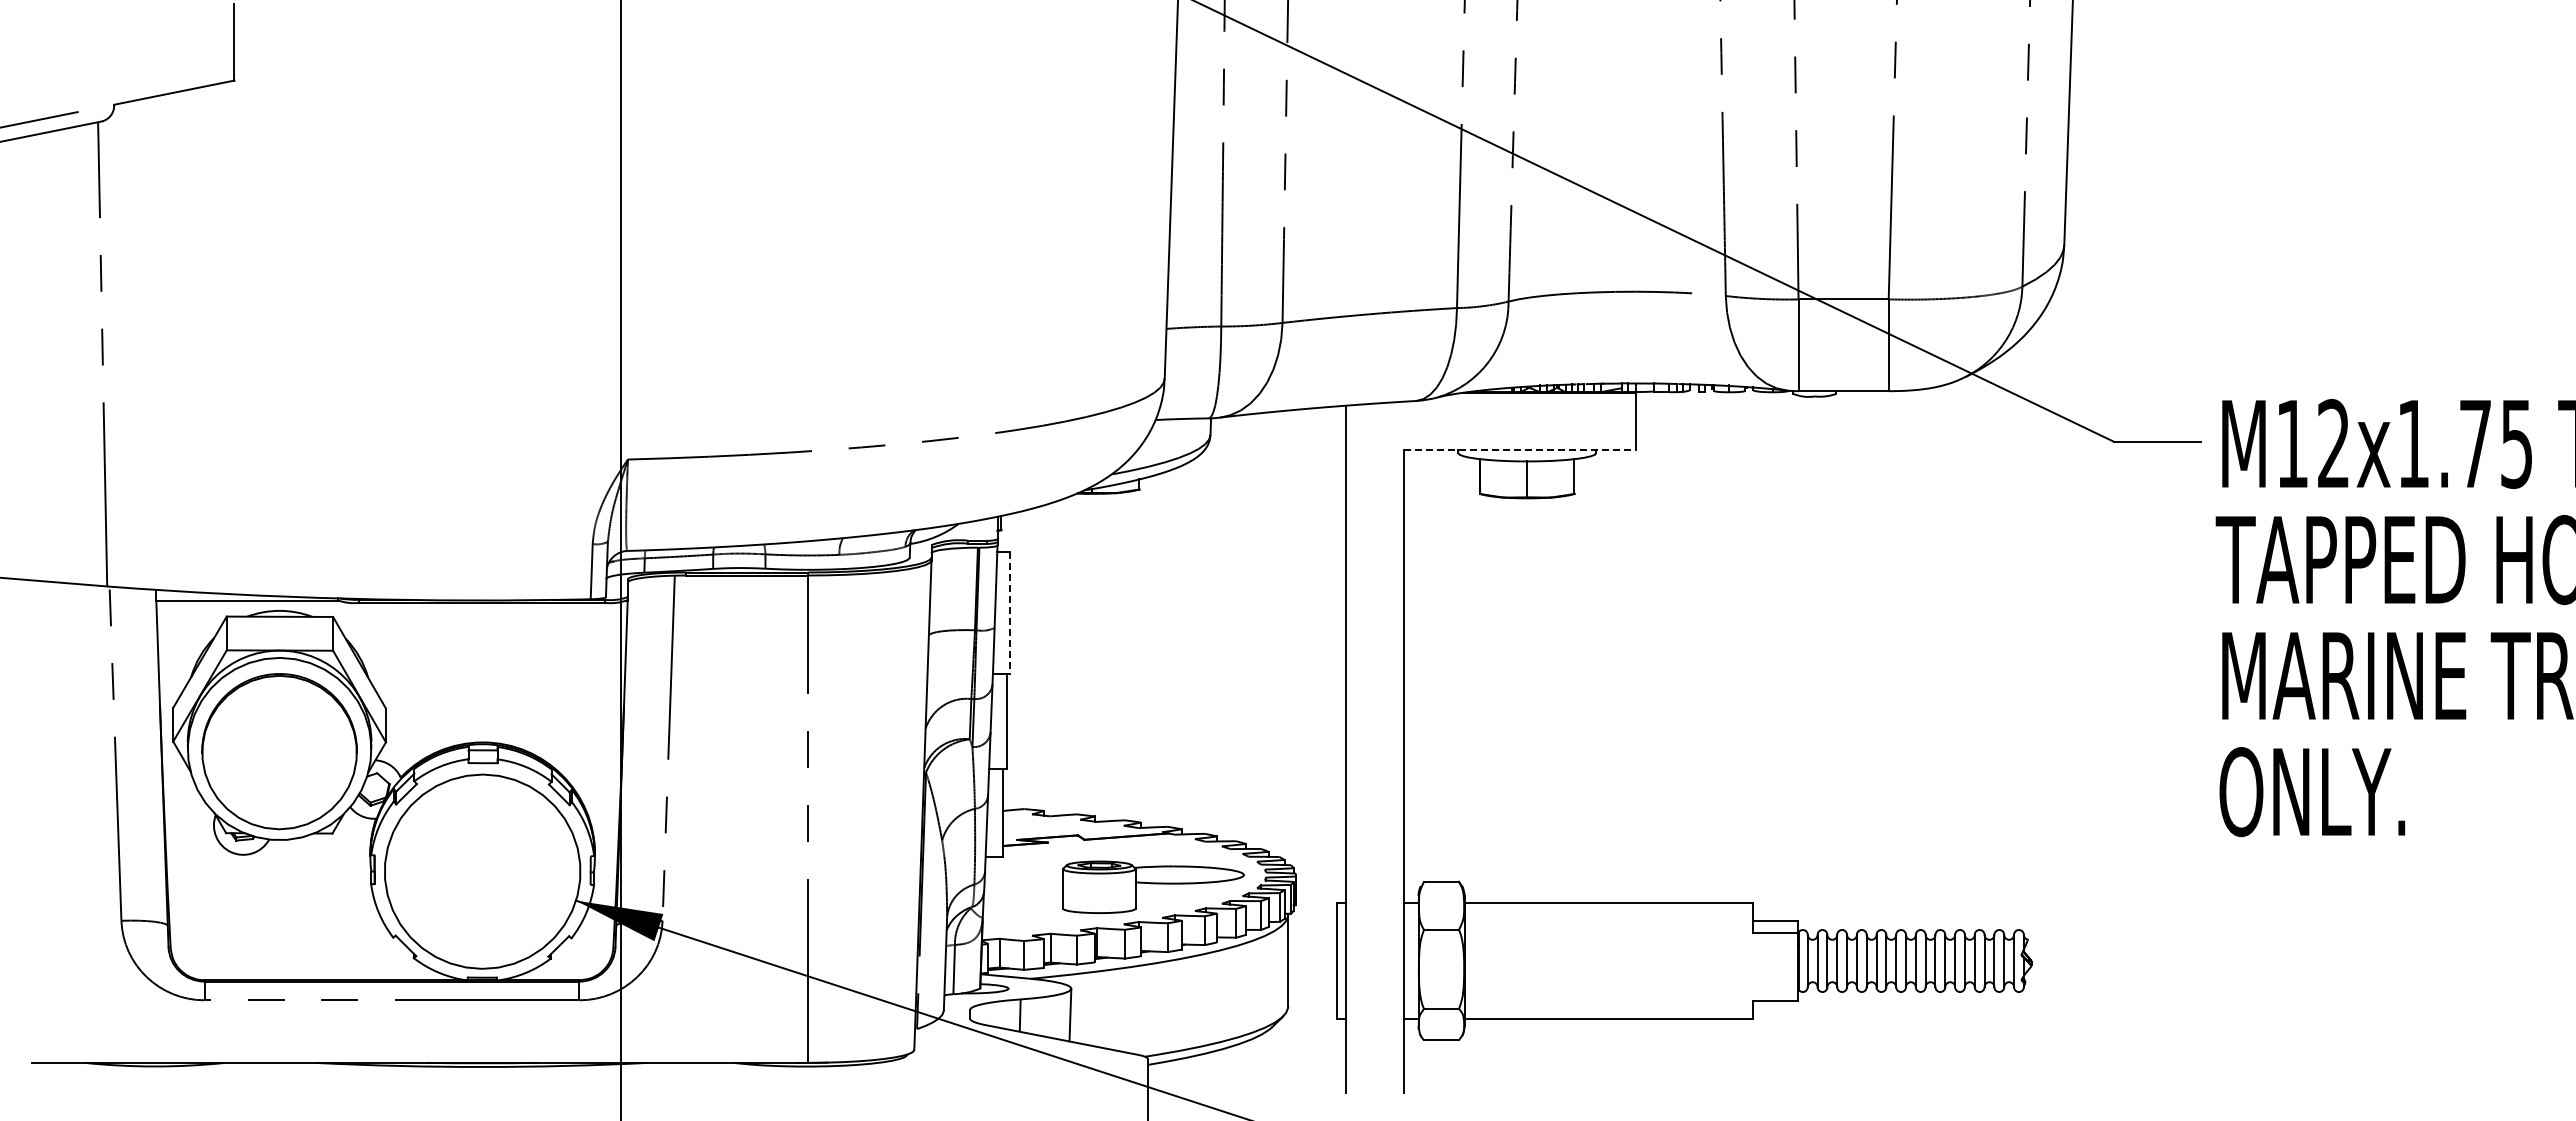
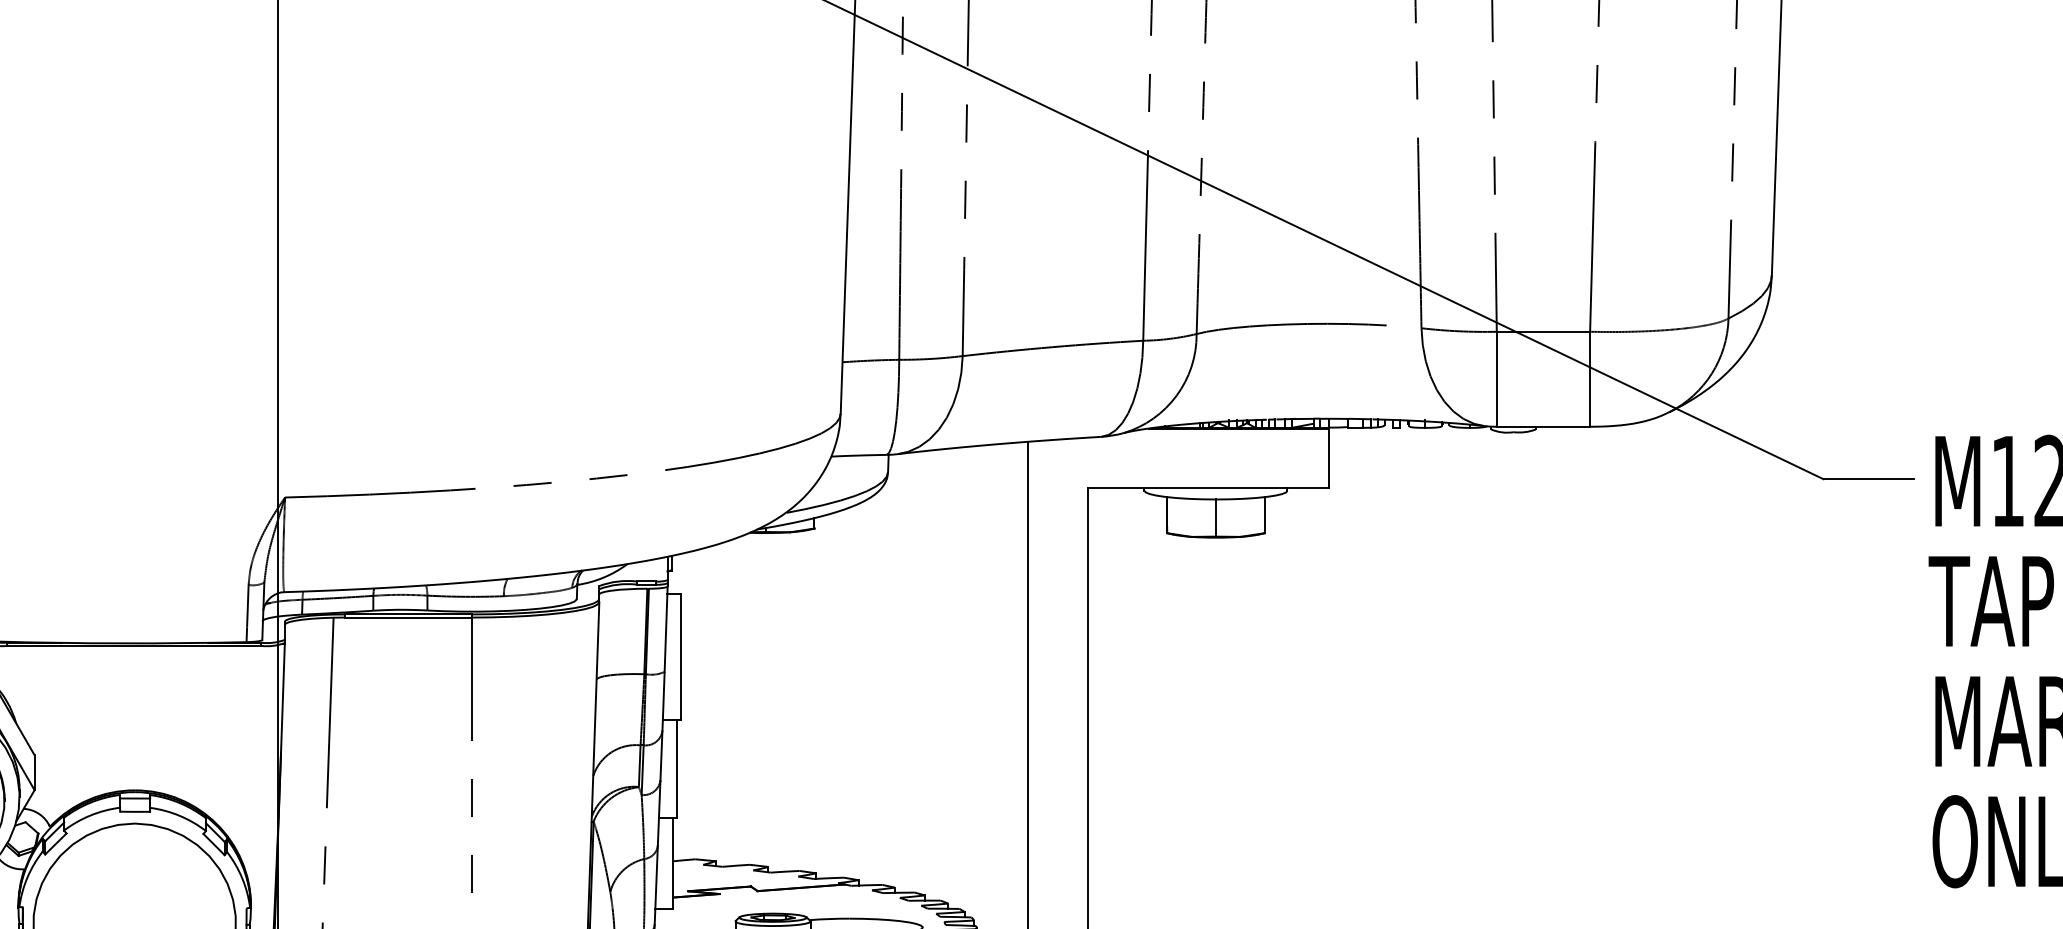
line: (1520, 450) -> (1208, 488), dashed -> solid
line: (1010, 613) -> (681, 656), dashed -> solid

